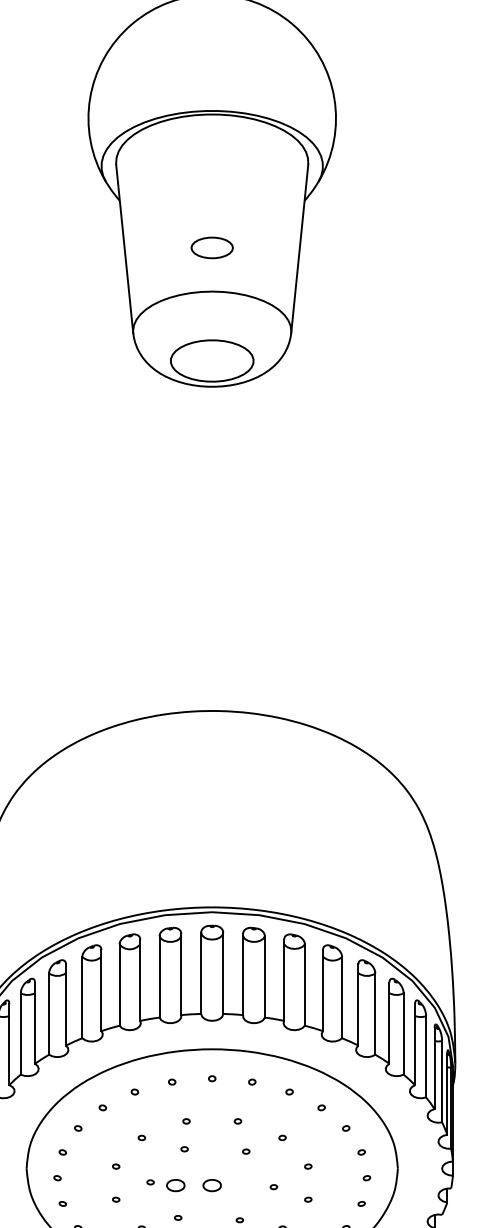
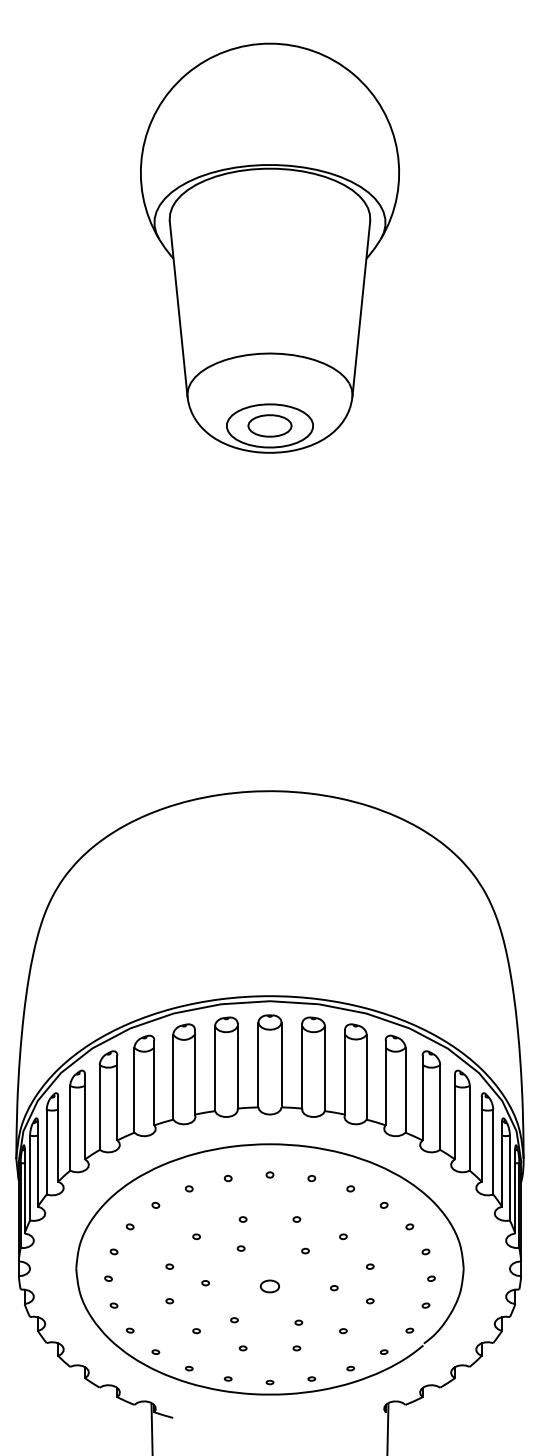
part: (211, 247) -> (269, 425), moved
part: (175, 1185) -> (231, 1286), removed

